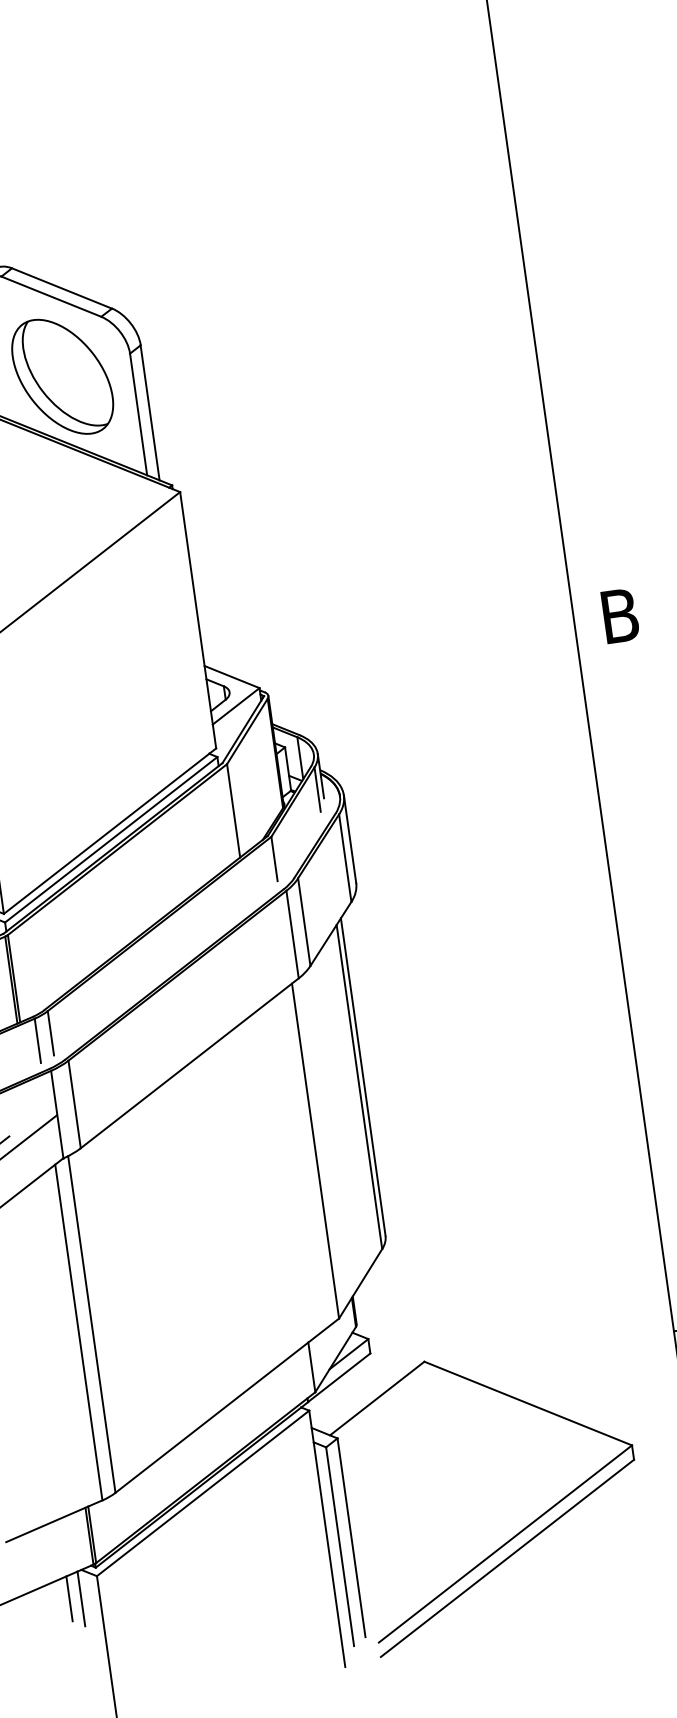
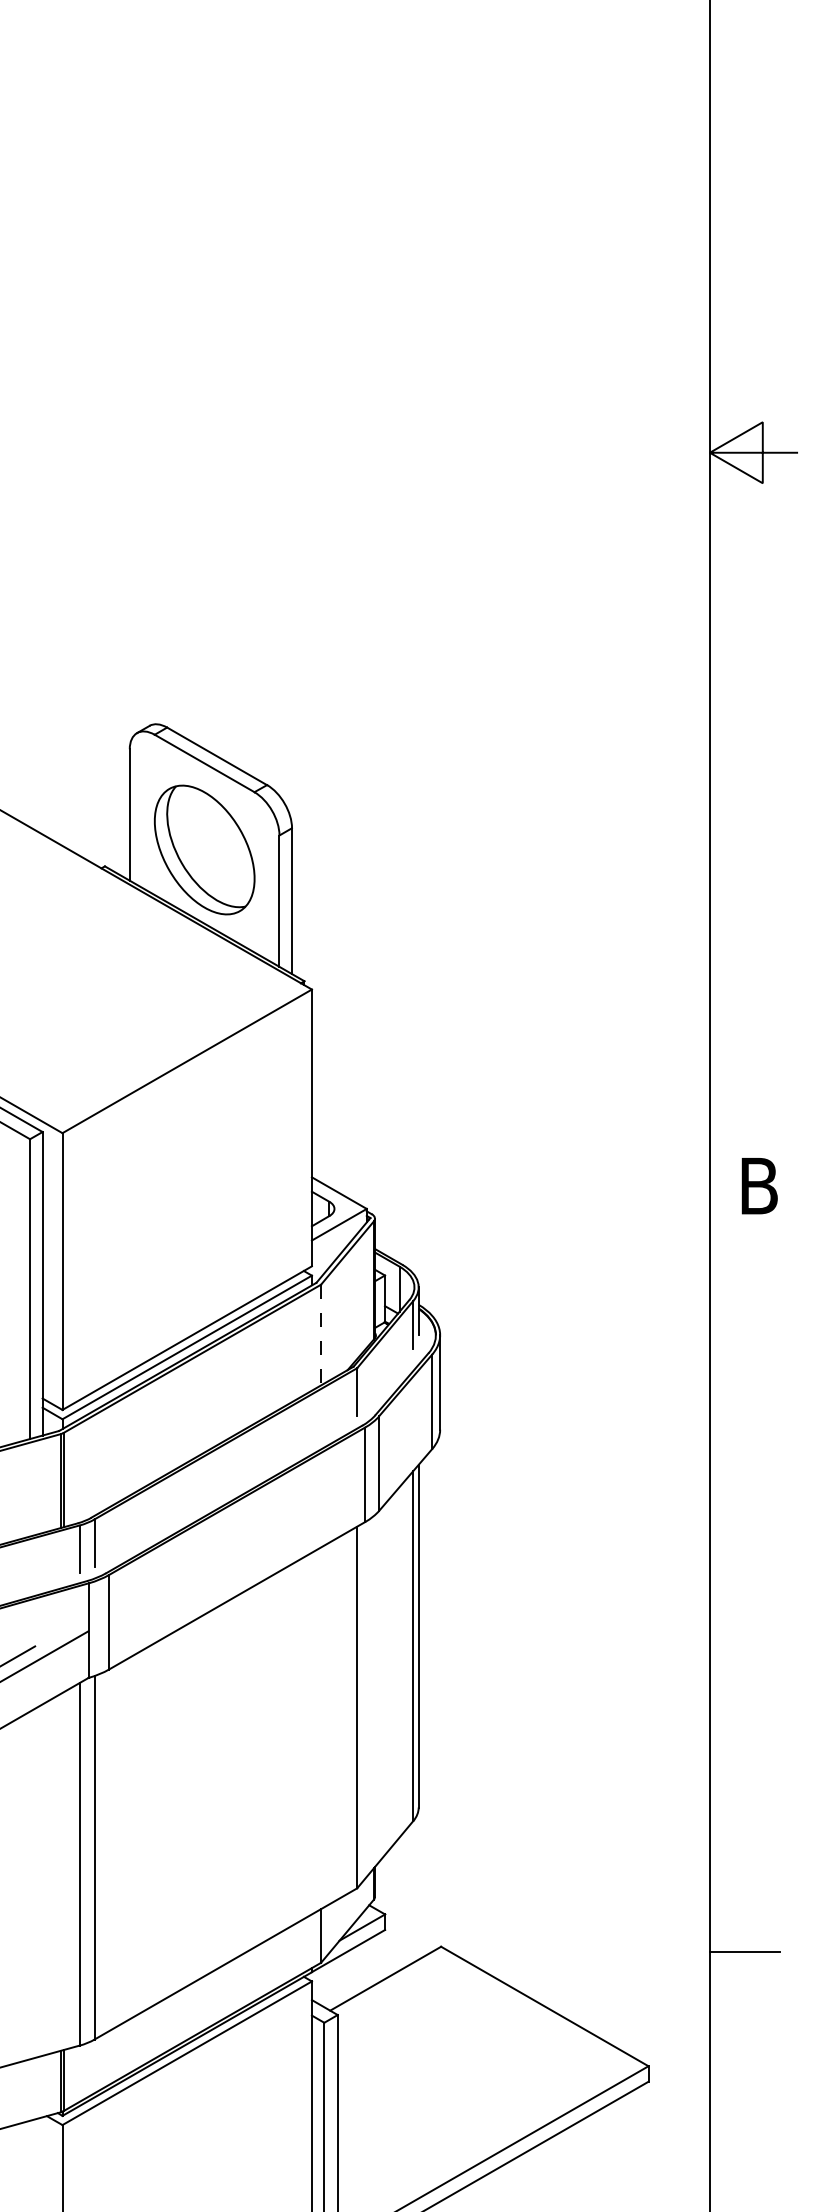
line: (234, 811) -> (321, 1335), solid -> dashed
line: (69, 1598) -> (30, 2144), removed
line: (81, 1598) -> (42, 2146), removed

